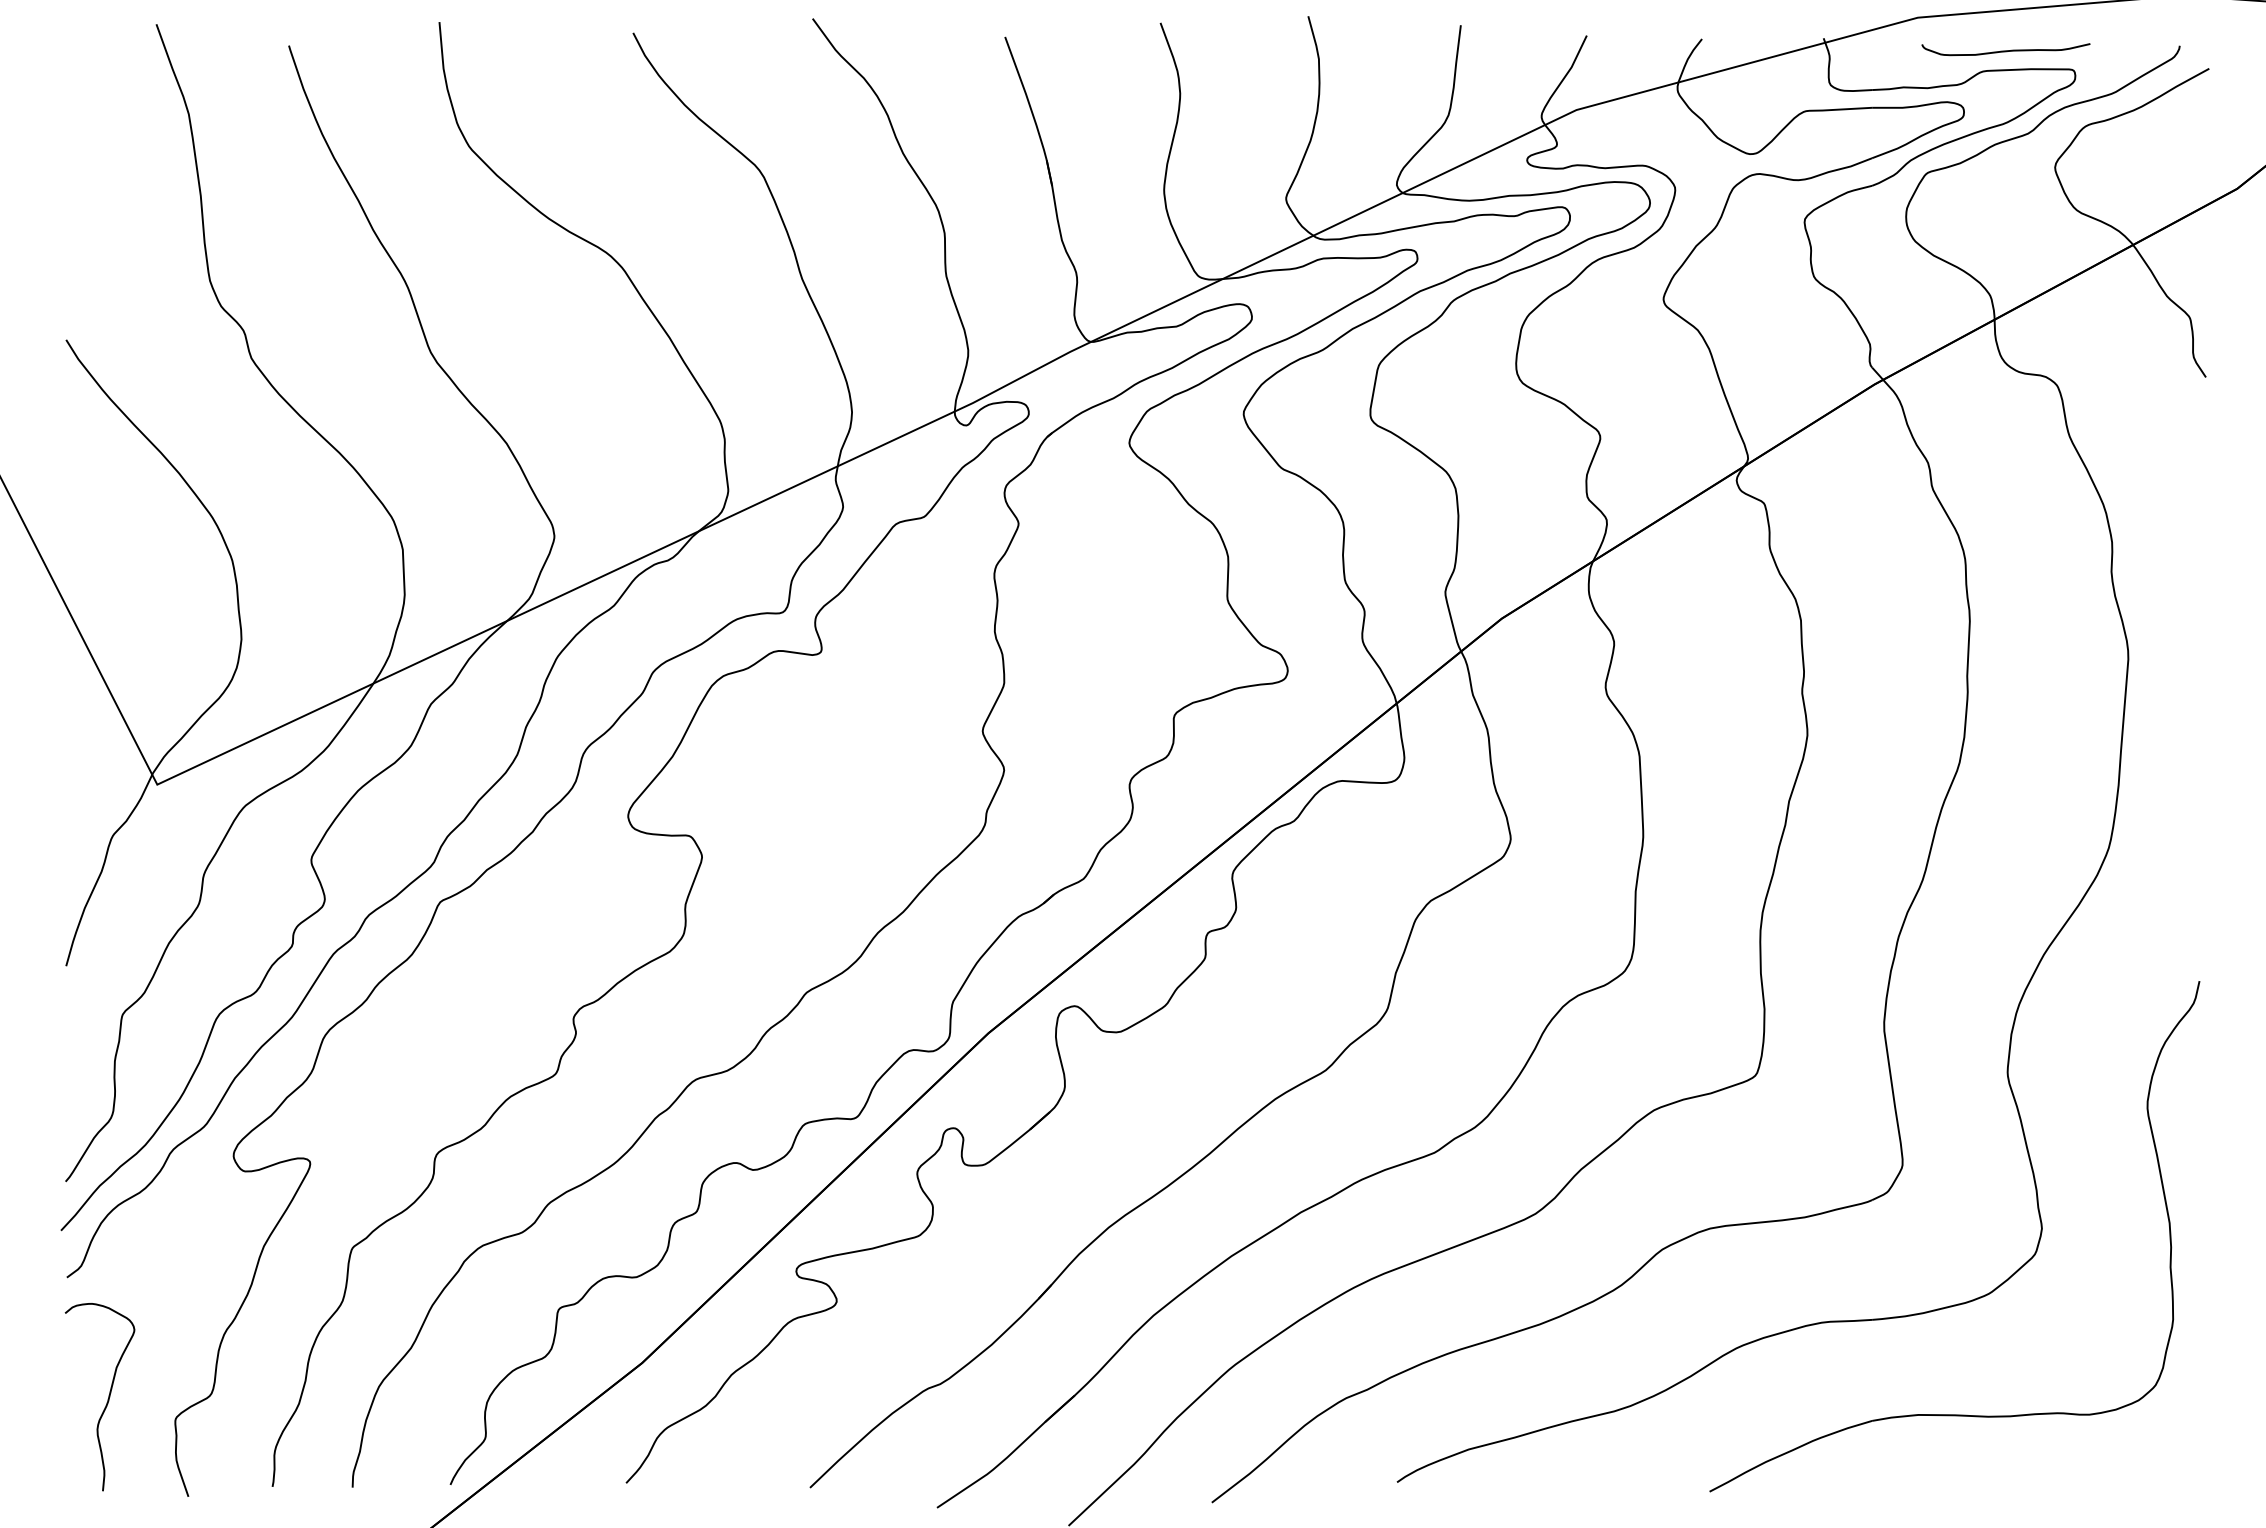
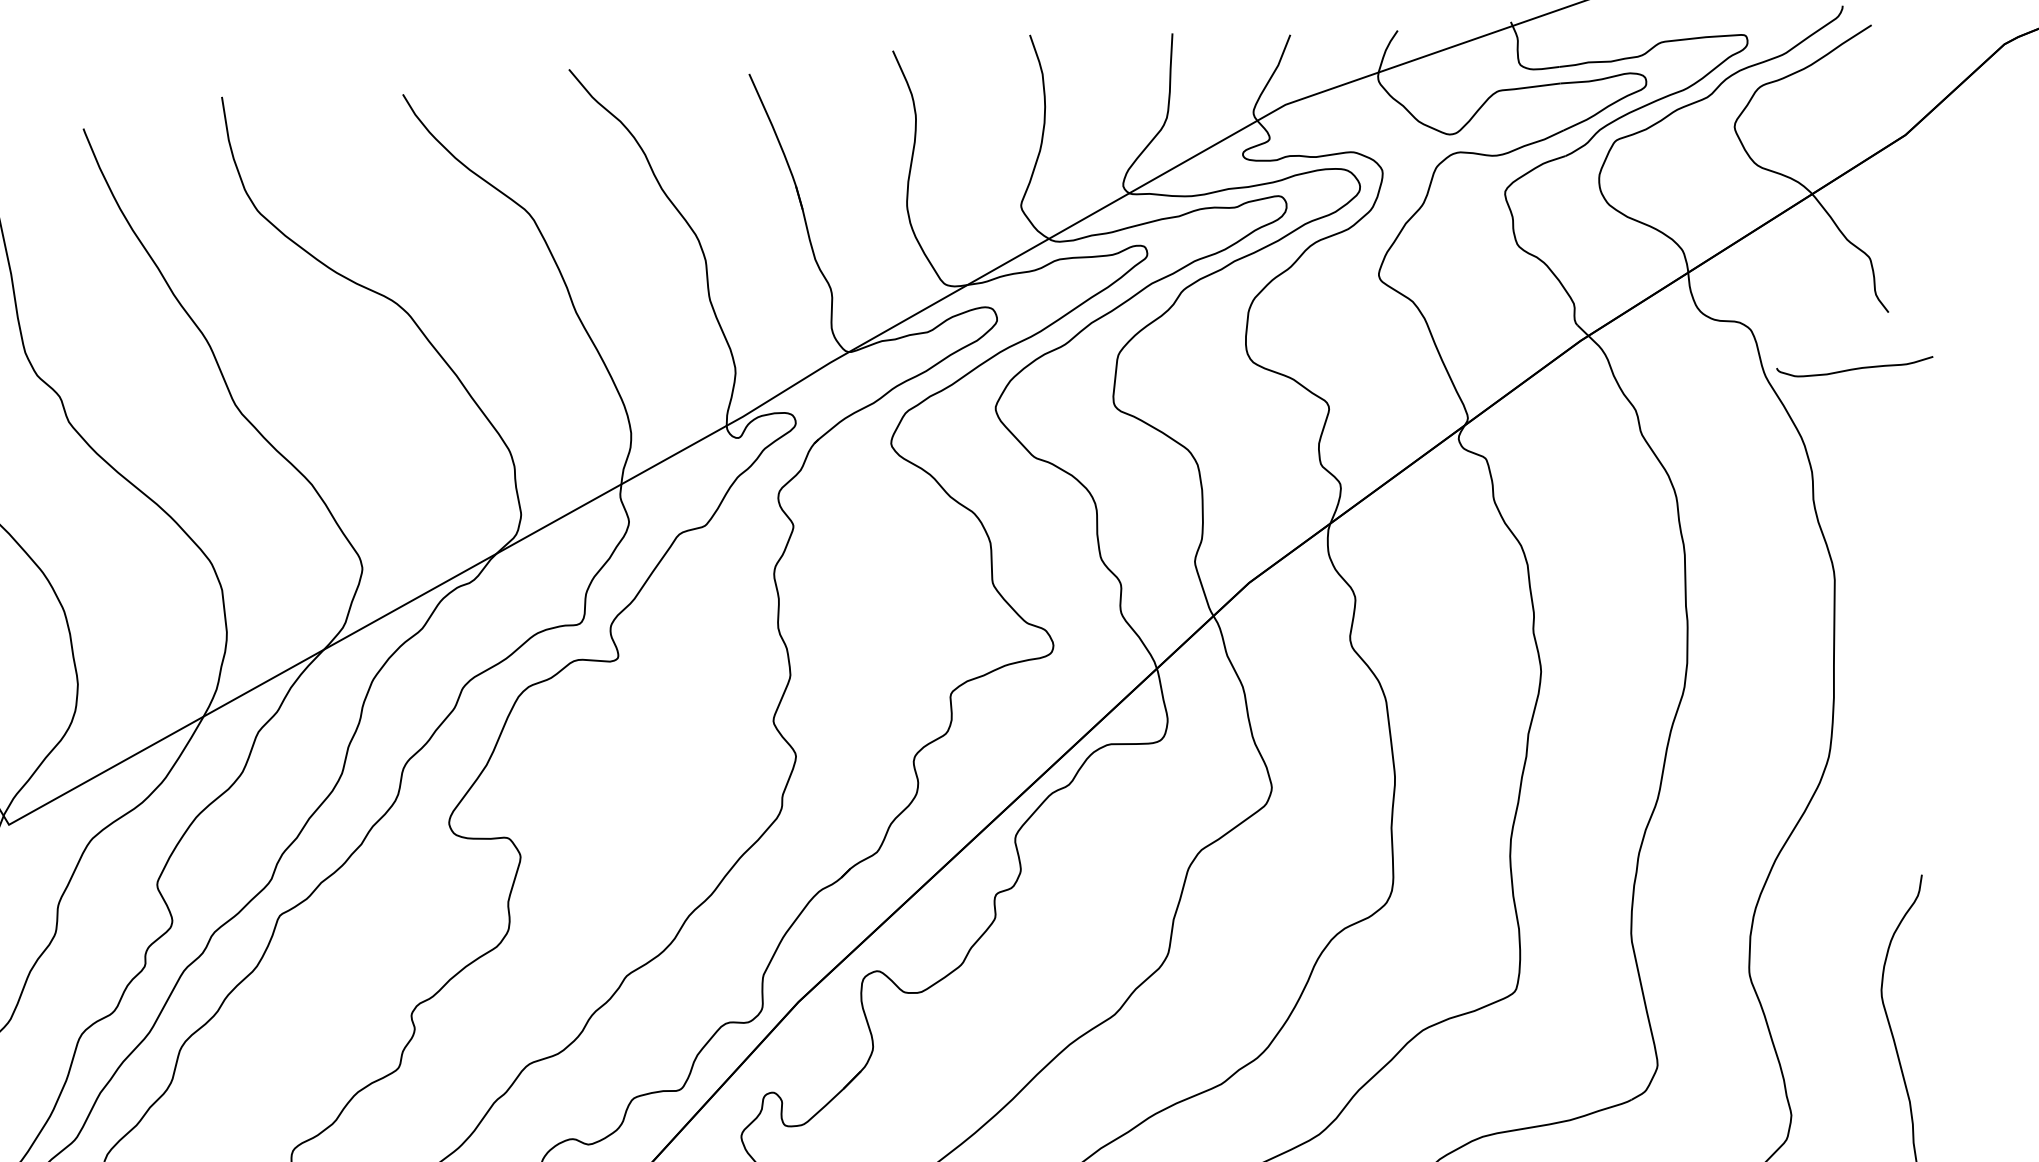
curve: (2005, 50) -> (1854, 368), moved

